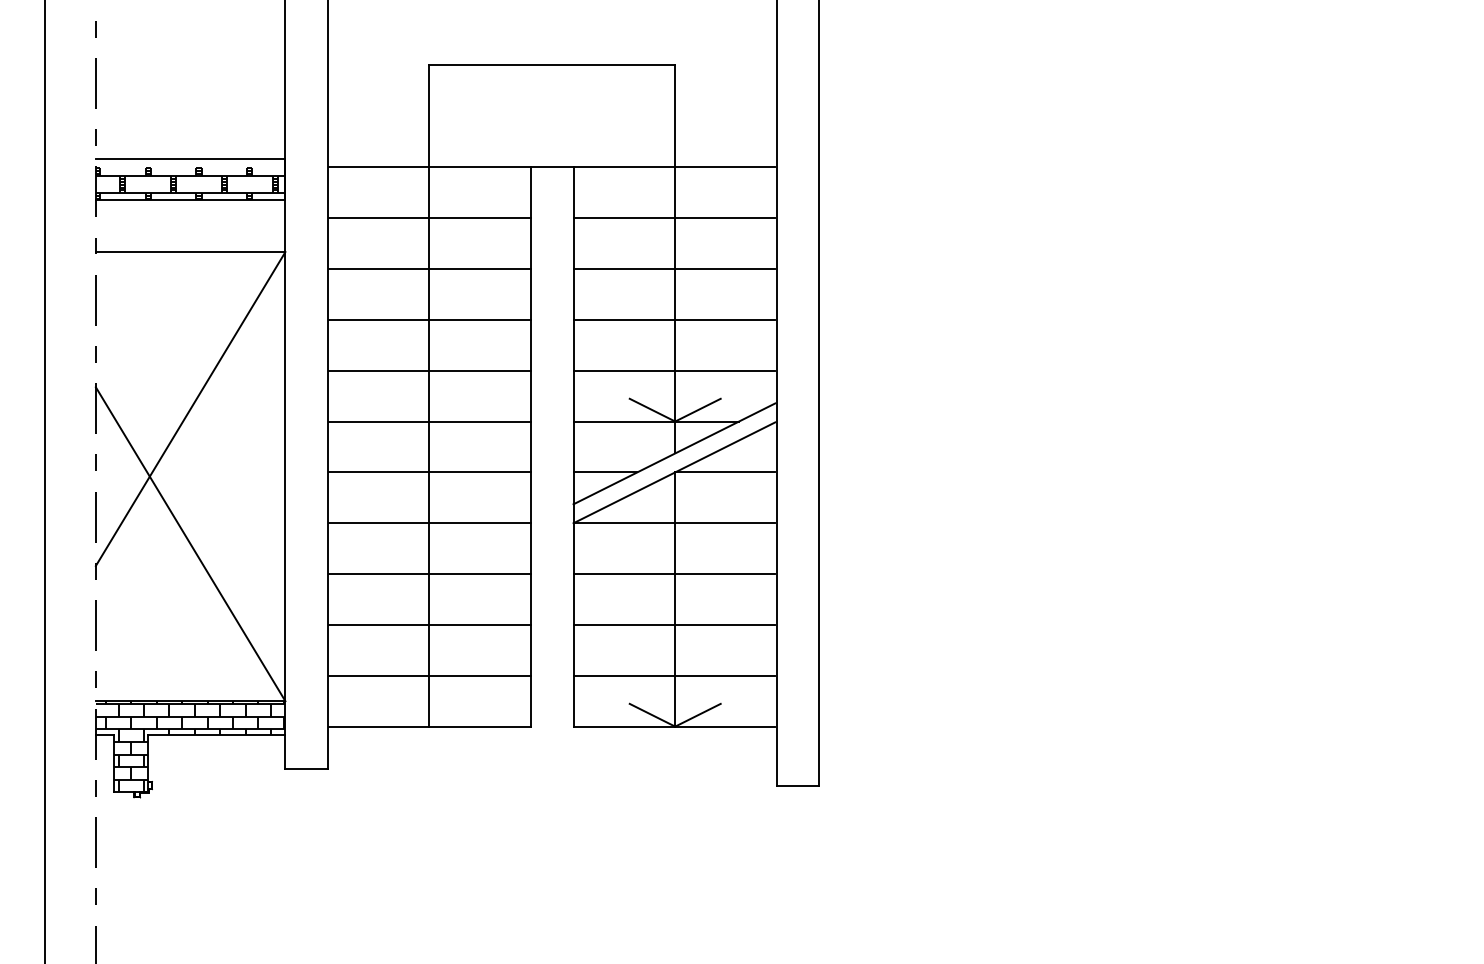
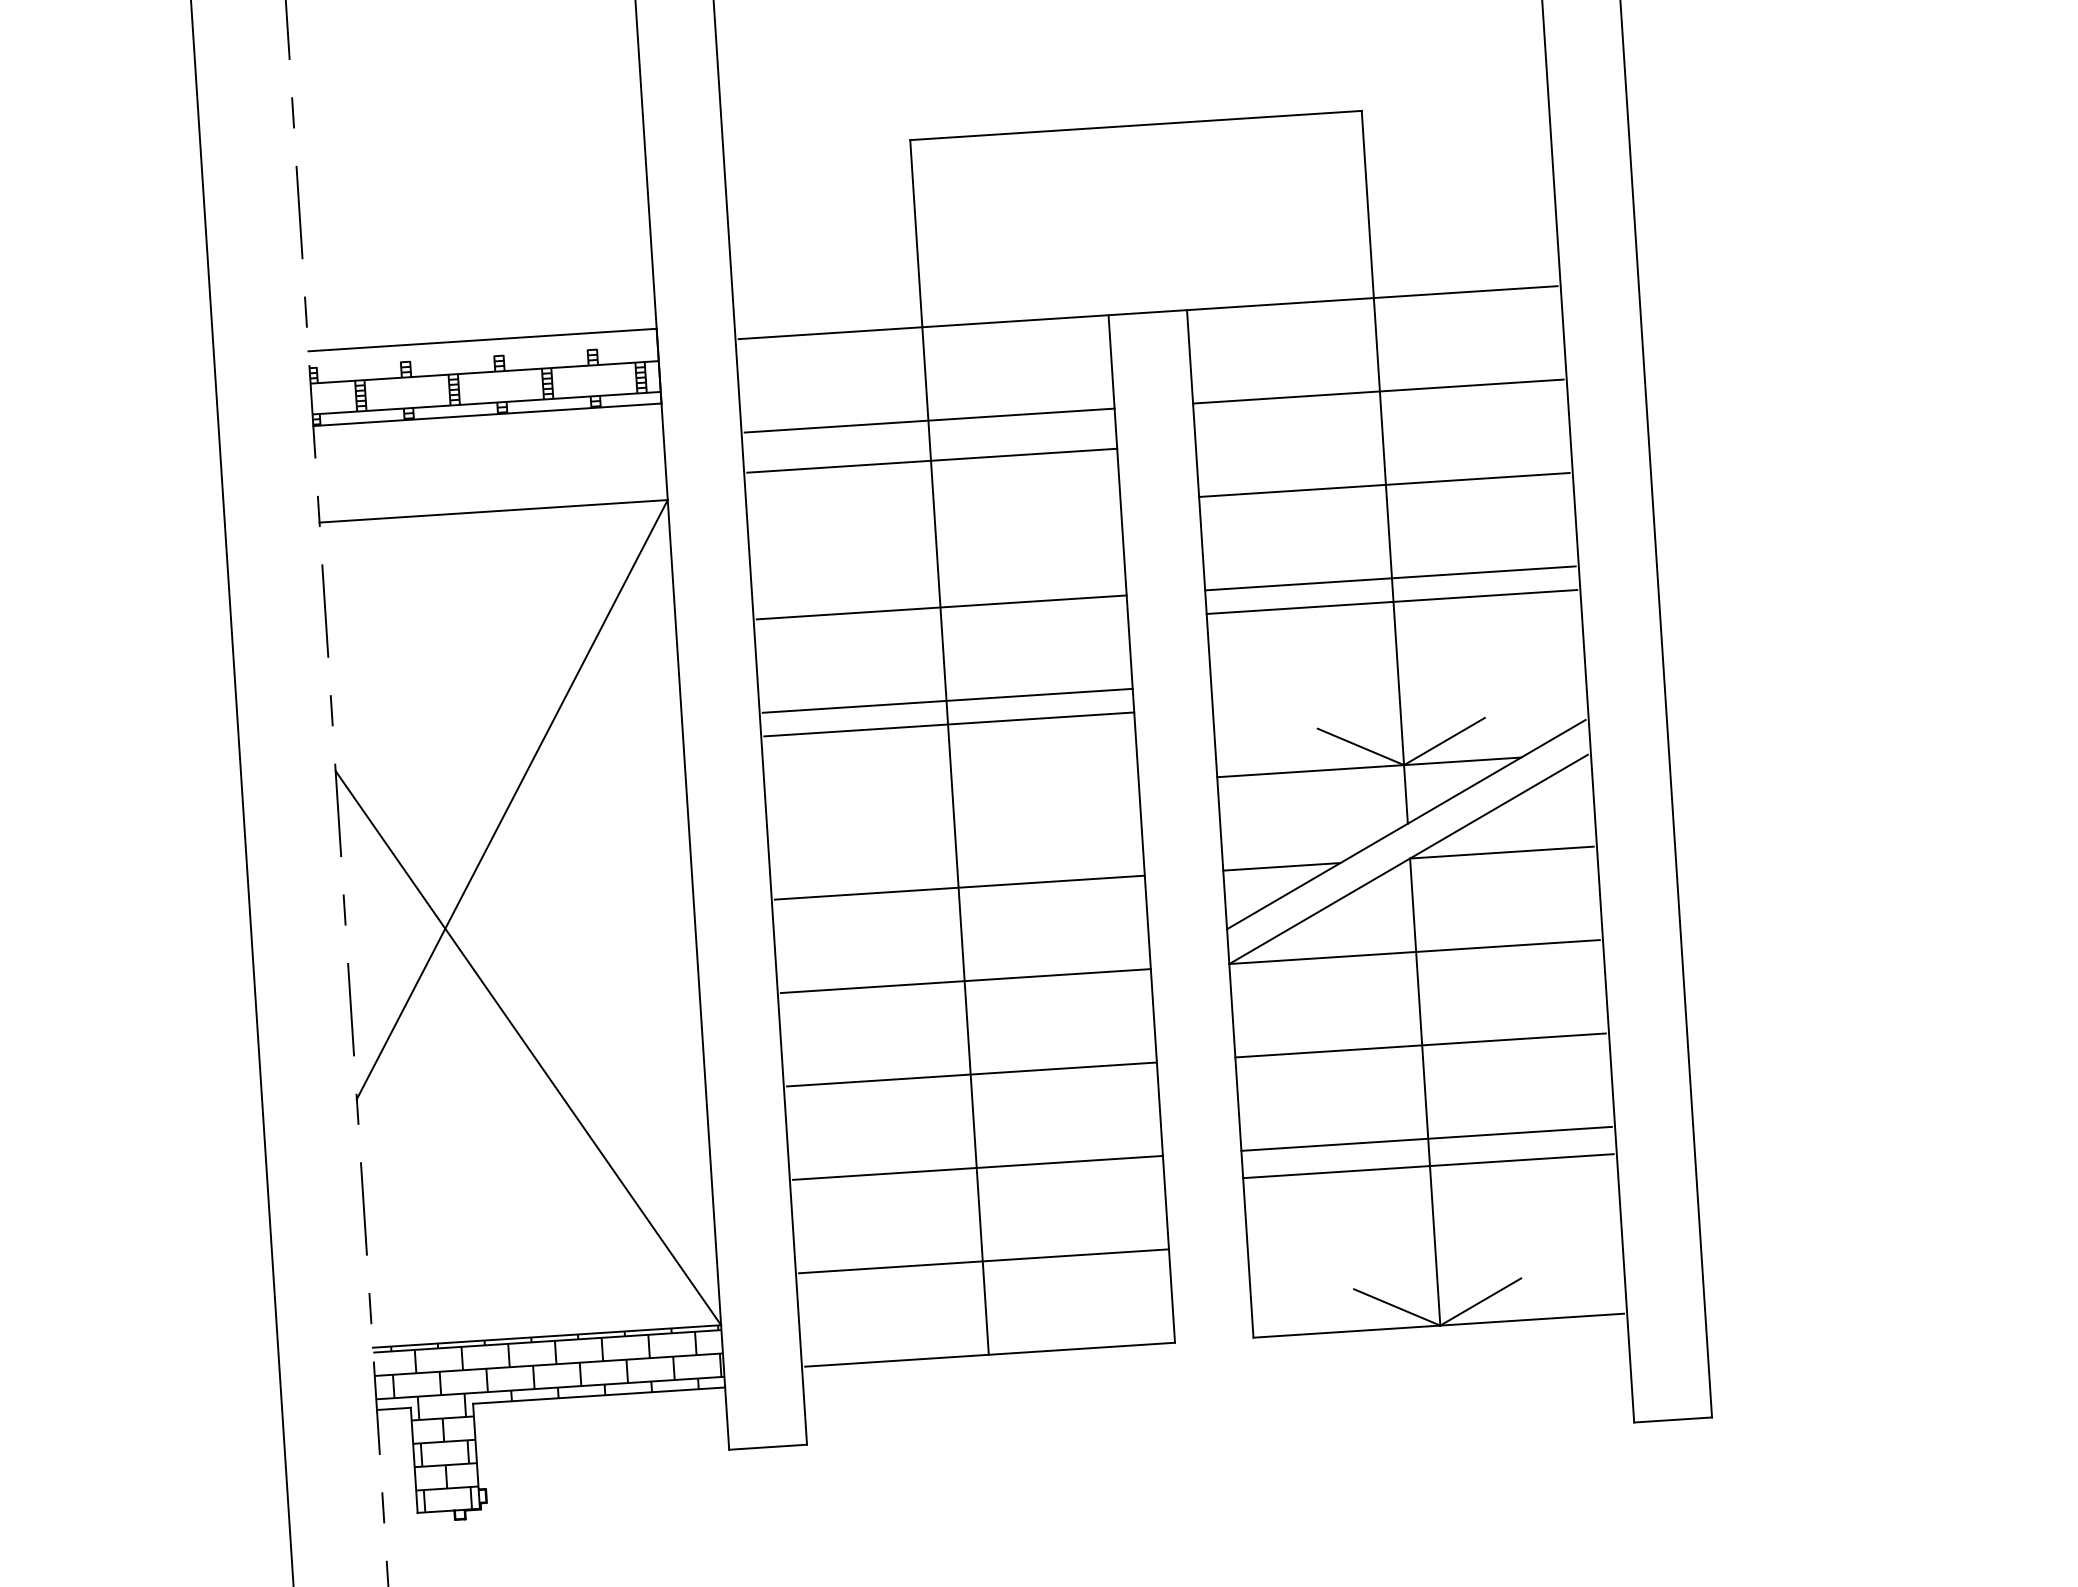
line: (429, 269) -> (931, 461), moved
line: (674, 370) -> (1392, 601), moved
line: (429, 421) -> (948, 724), moved
line: (674, 675) -> (1428, 1165), moved

